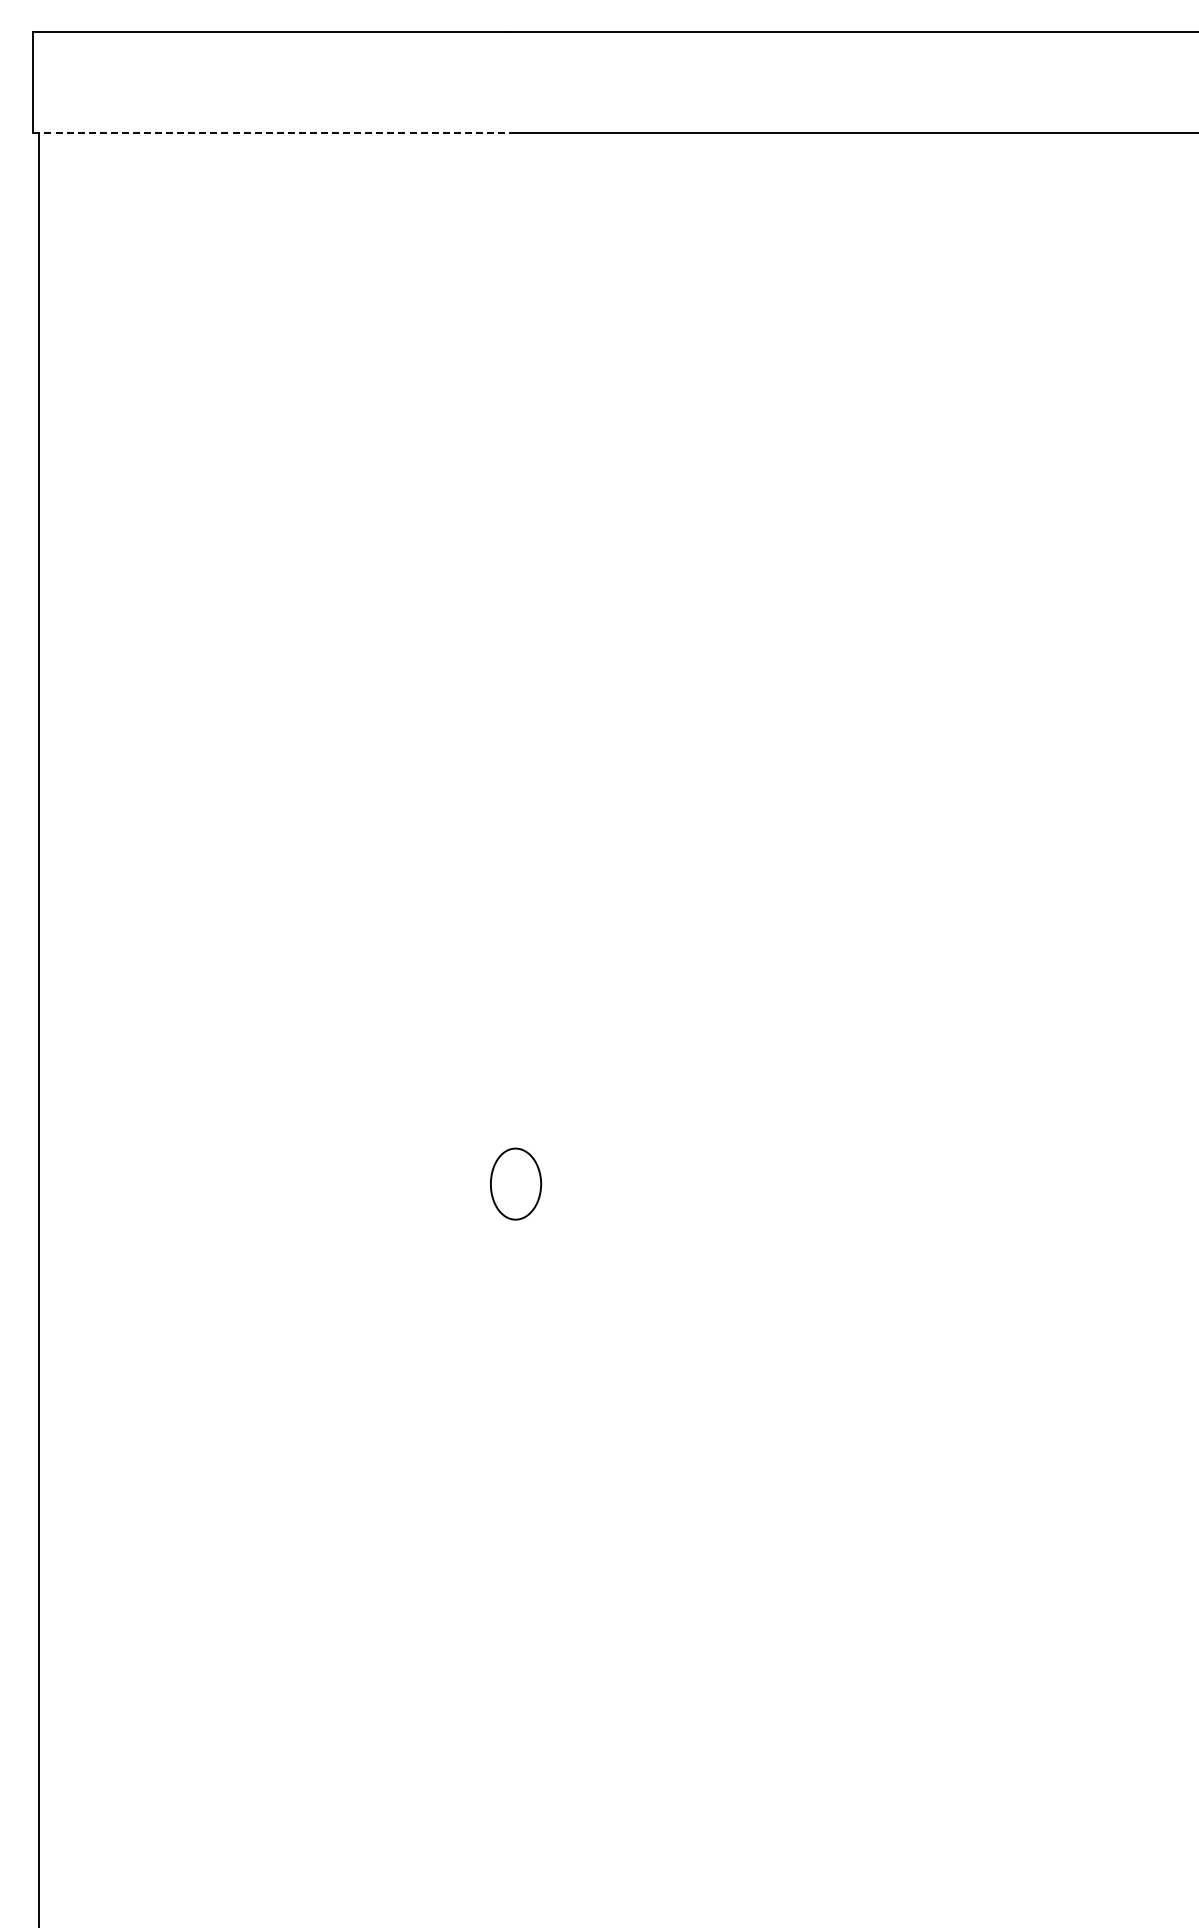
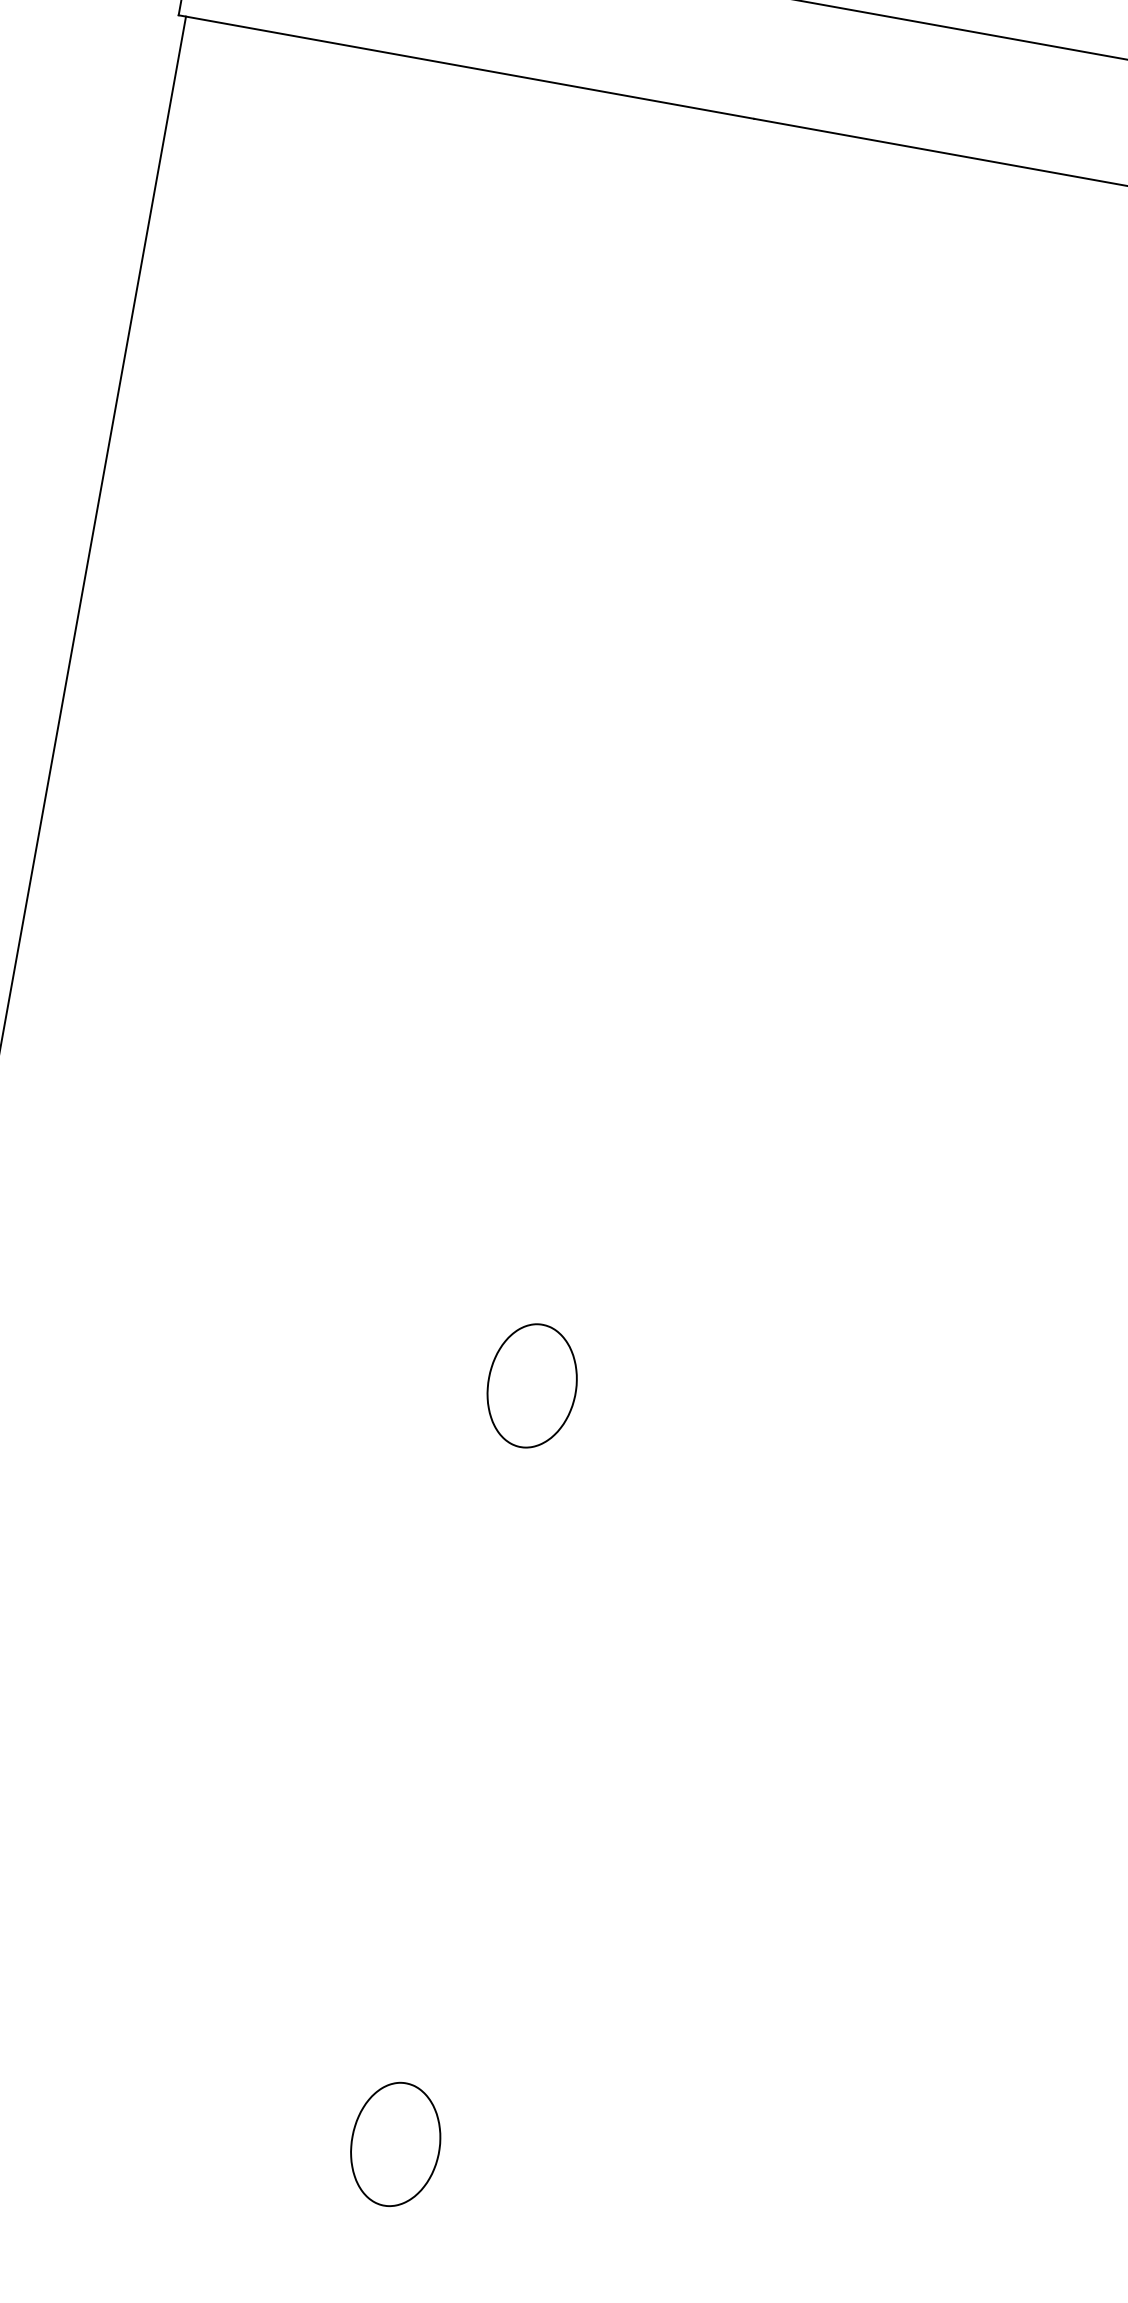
line: (272, 133) -> (466, 67), dashed -> solid
part: (515, 1183) -> (531, 1385), size x1.43
part: (515, 1813) -> (395, 2144), added

